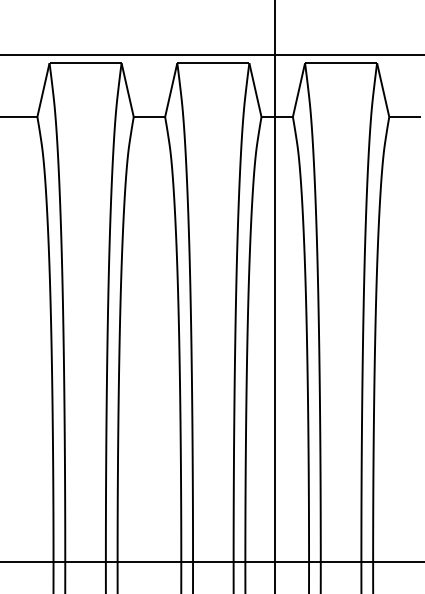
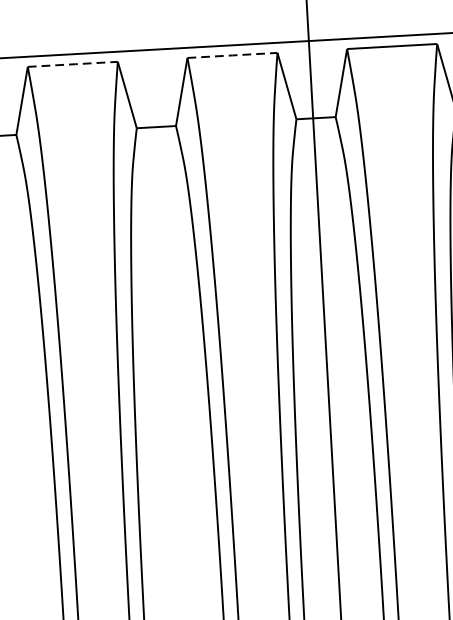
line: (84, 63) -> (71, 64), solid -> dashed
line: (212, 63) -> (231, 55), solid -> dashed

